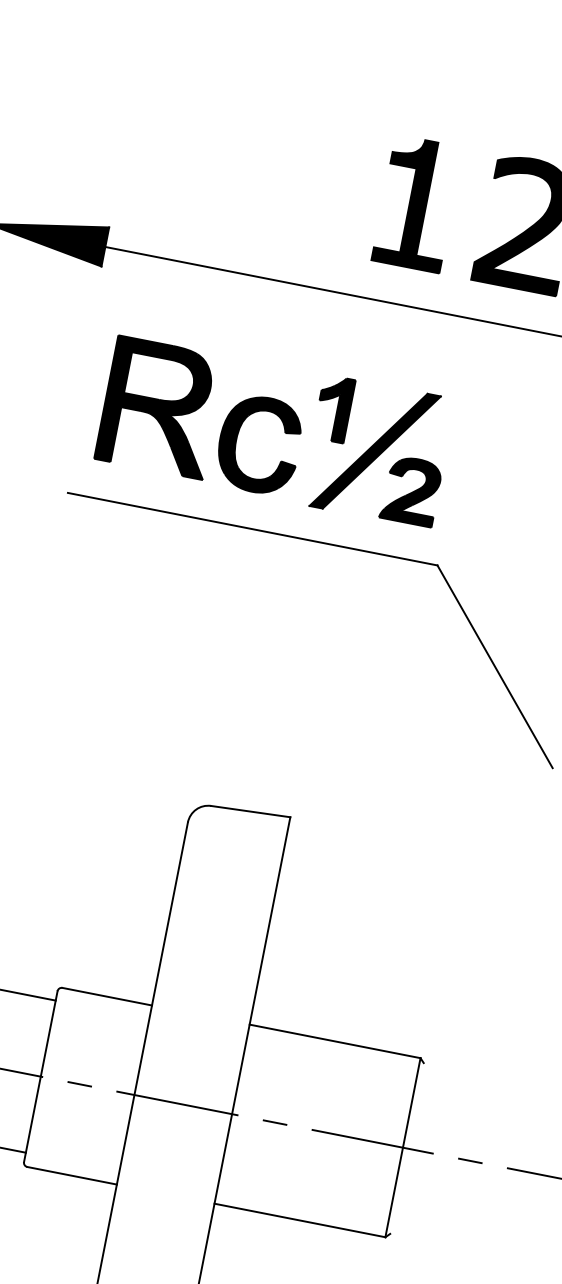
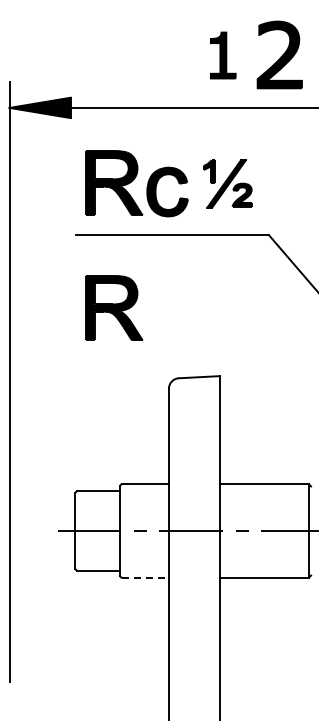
part: (416, 203) -> (222, 55), size x0.7
part: (377, 450) -> (227, 183), size x0.7
part: (114, 646) -> (114, 307), added
line: (73, 1175) -> (146, 577), solid -> dashed

